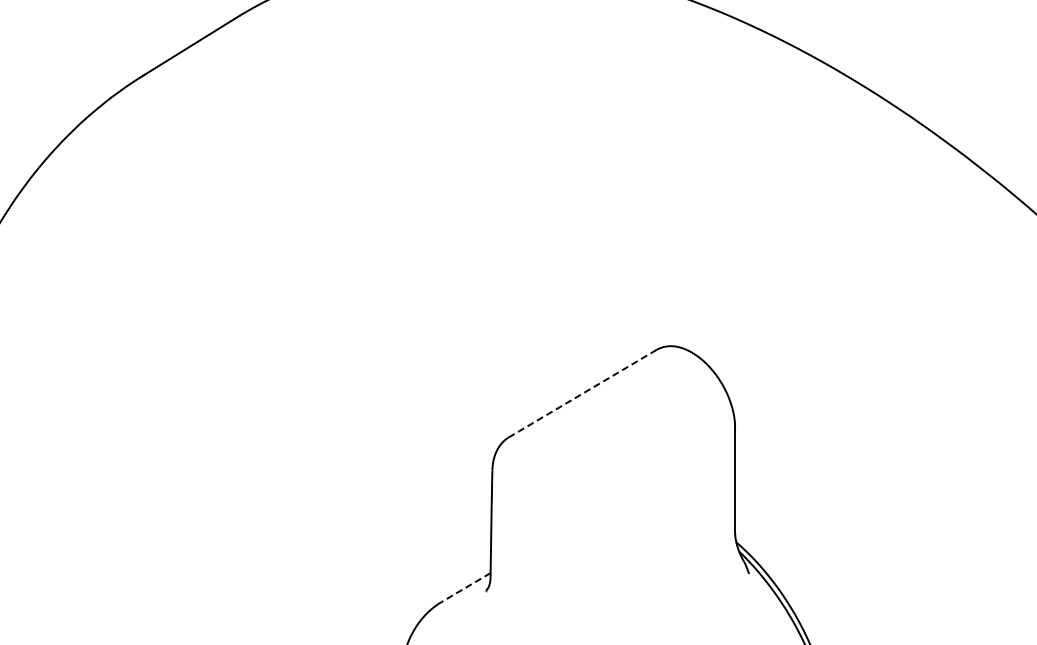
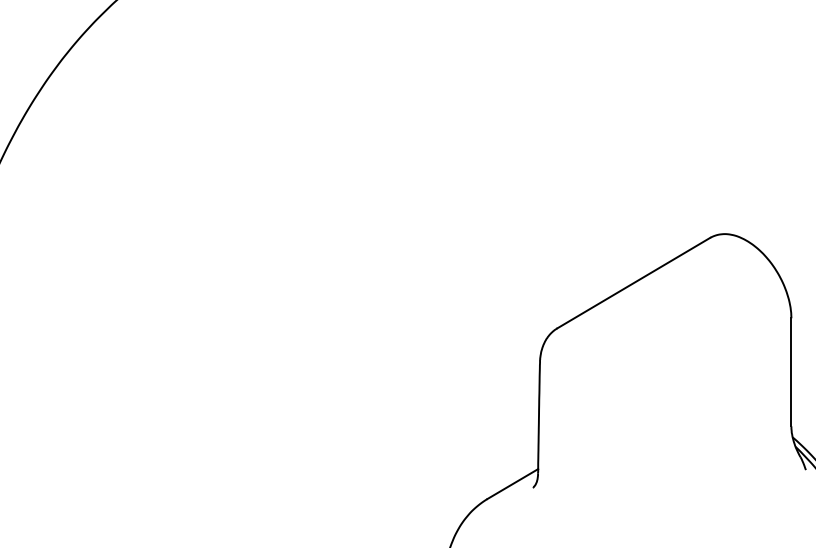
line: (582, 393) -> (633, 283), dashed -> solid
line: (465, 587) -> (512, 484), dashed -> solid

